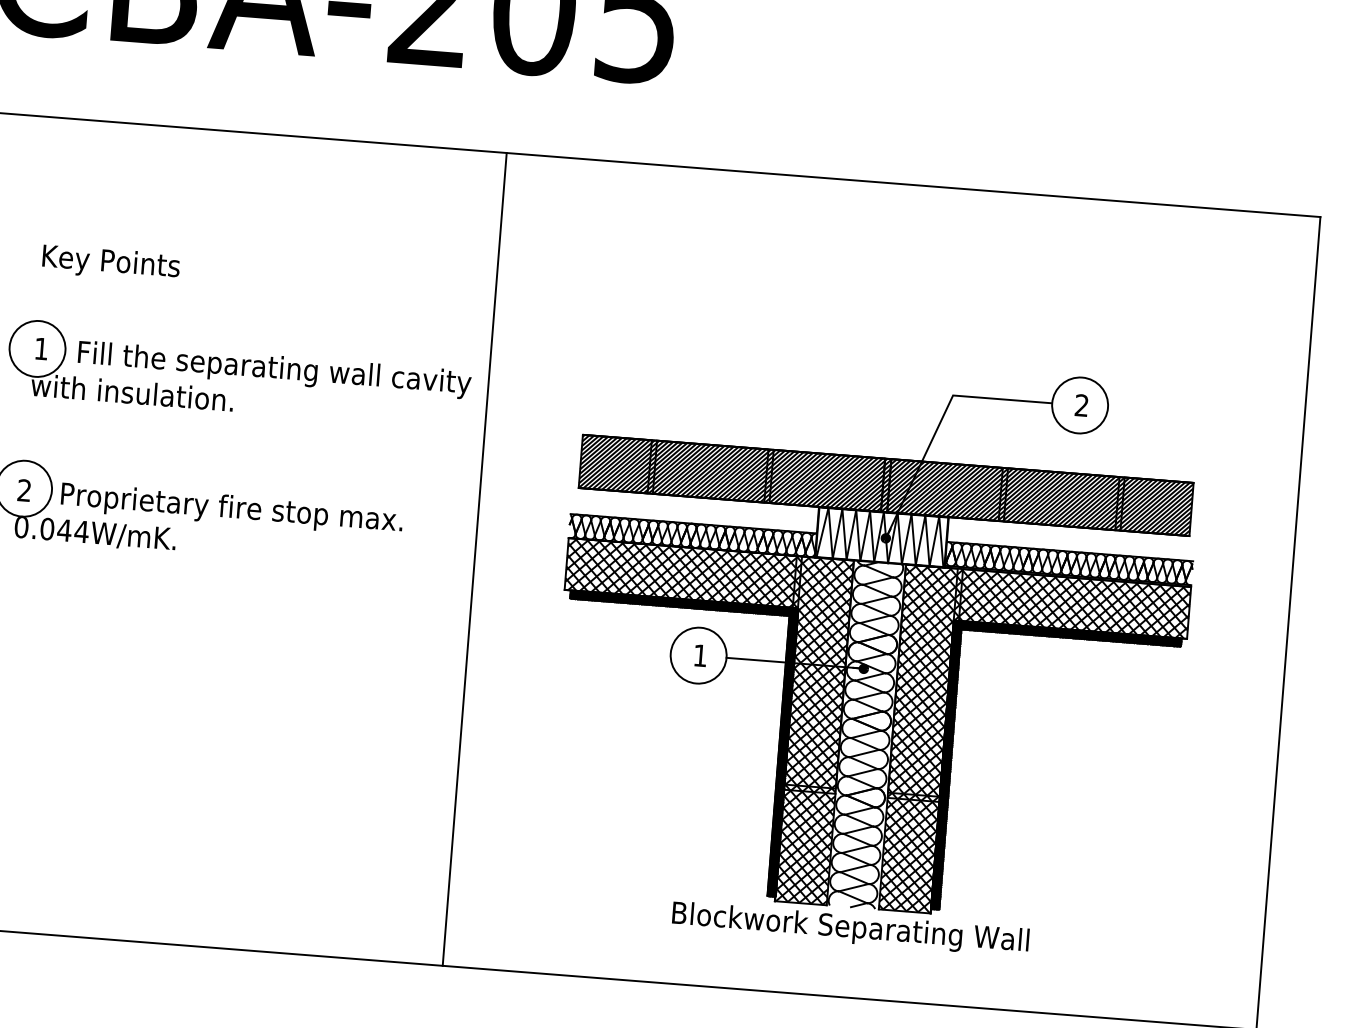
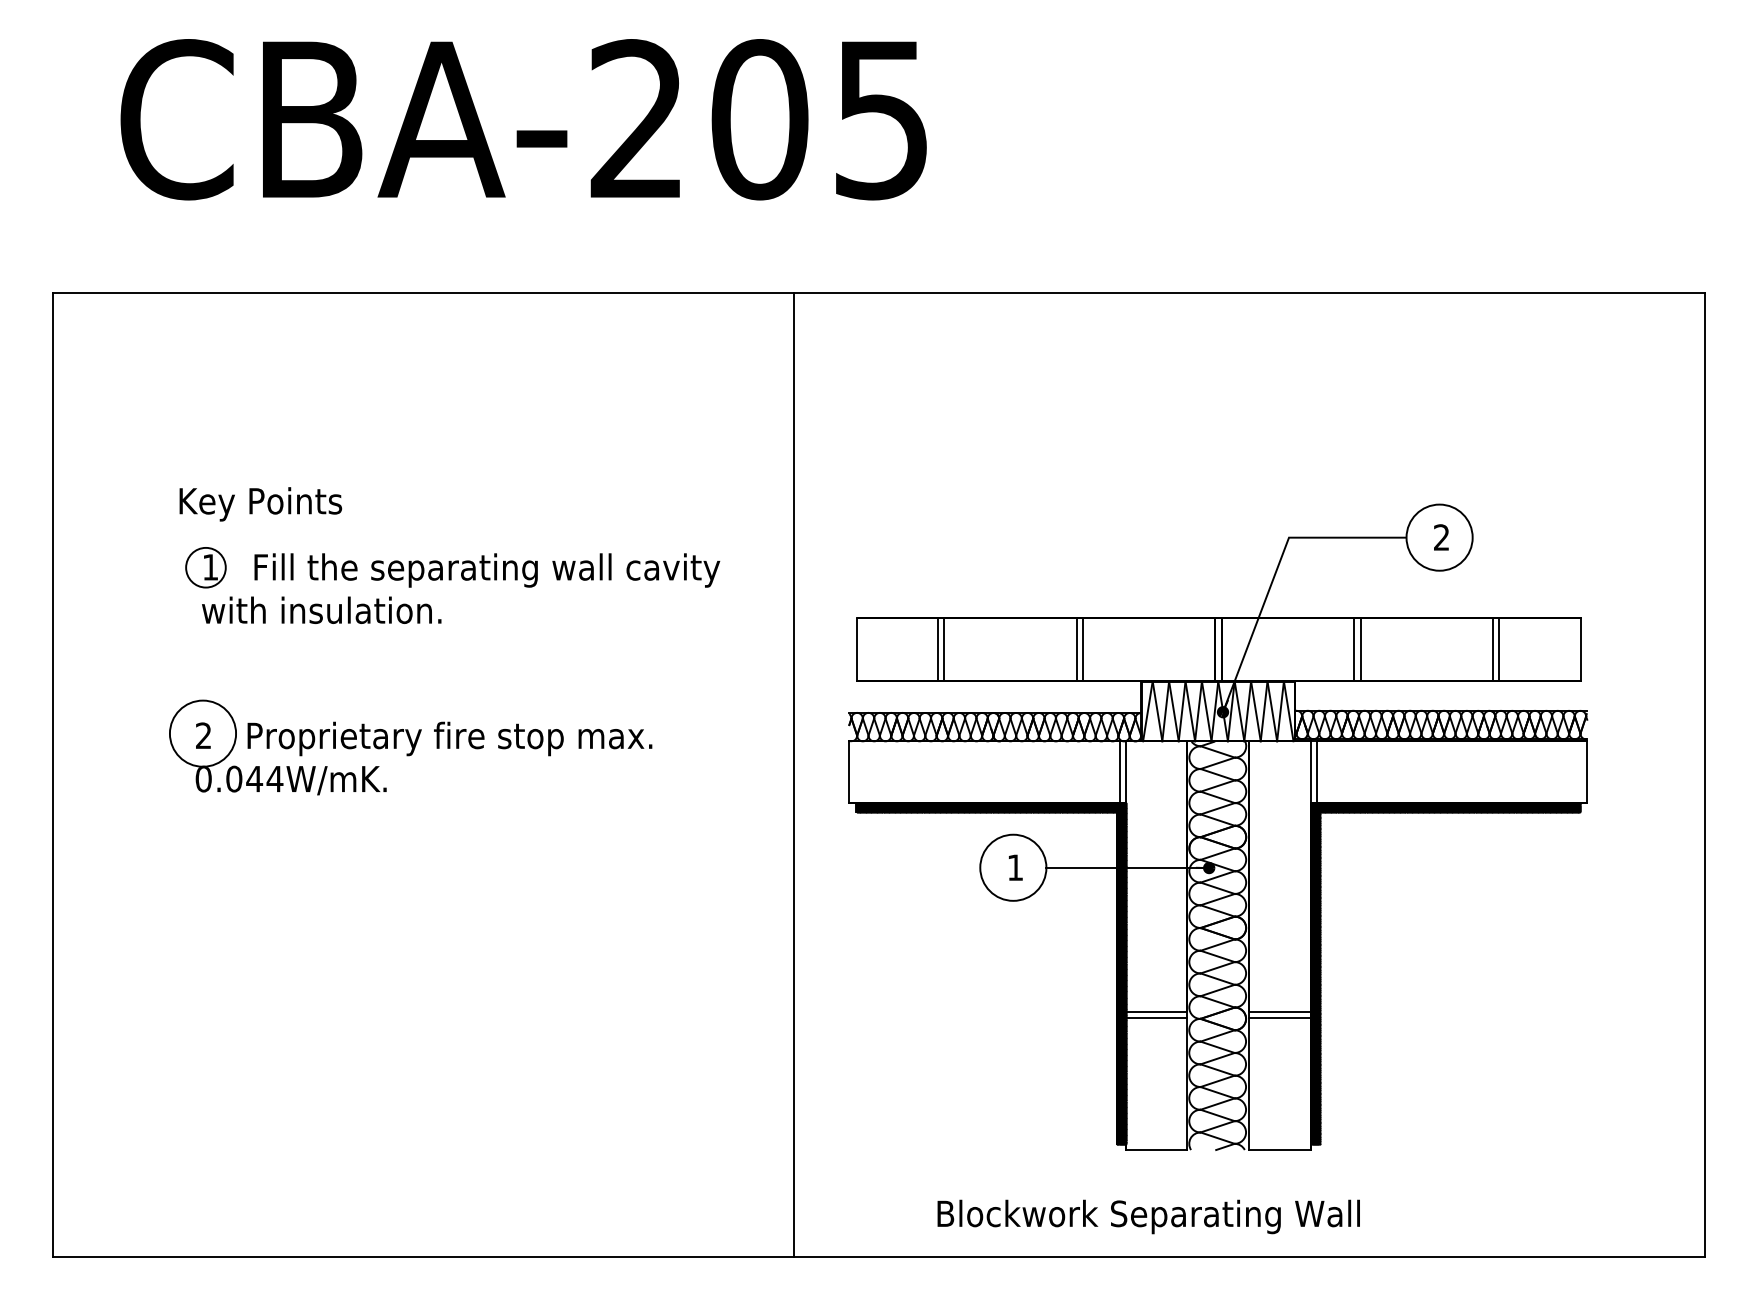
text: (110, 263) -> (260, 504), moved
circle: (37, 348) -> (205, 567), size x0.6
hatch: (886, 485) -> (1218, 649), removed
line: (474, 558) -> (793, 774), moved
hatch: (697, 721) -> (1018, 945), removed
hatch: (1035, 748) -> (1418, 945), removed
text: (850, 928) -> (1148, 1216), moved

